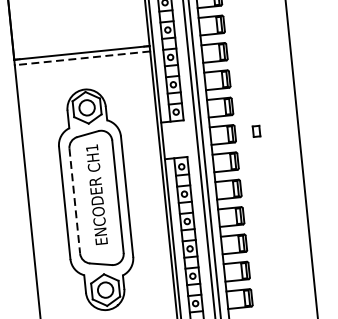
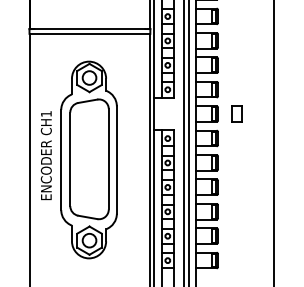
line: (82, 57) -> (89, 33), dashed -> solid
part: (255, 130) -> (236, 113), size x1.67
text: (95, 194) -> (45, 155), moved
line: (75, 201) -> (70, 159), dashed -> solid

